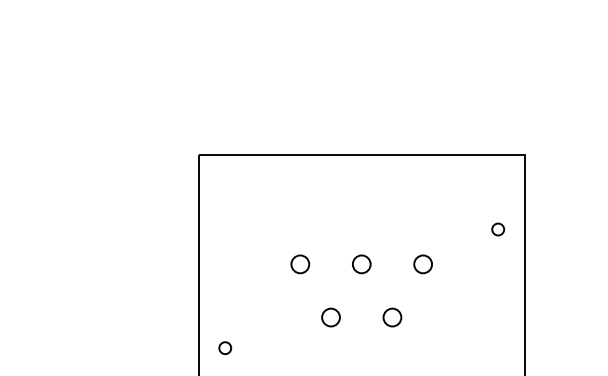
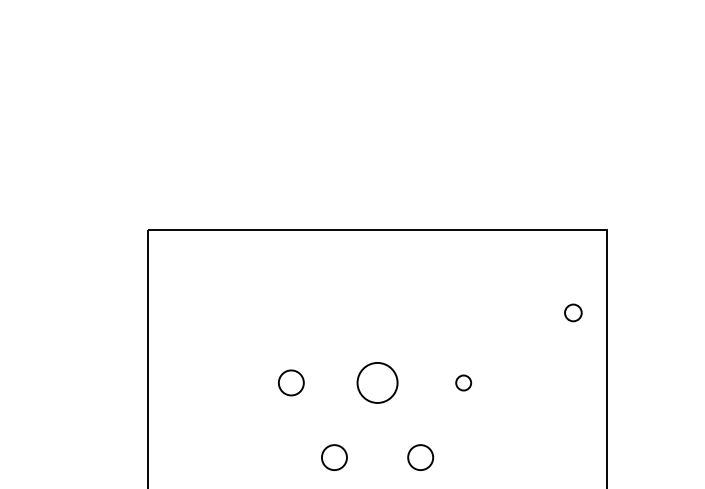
circle: (497, 229) -> (572, 312), moved
circle: (361, 264) -> (377, 383), size x1.6
circle: (422, 264) -> (462, 383), size x0.6

